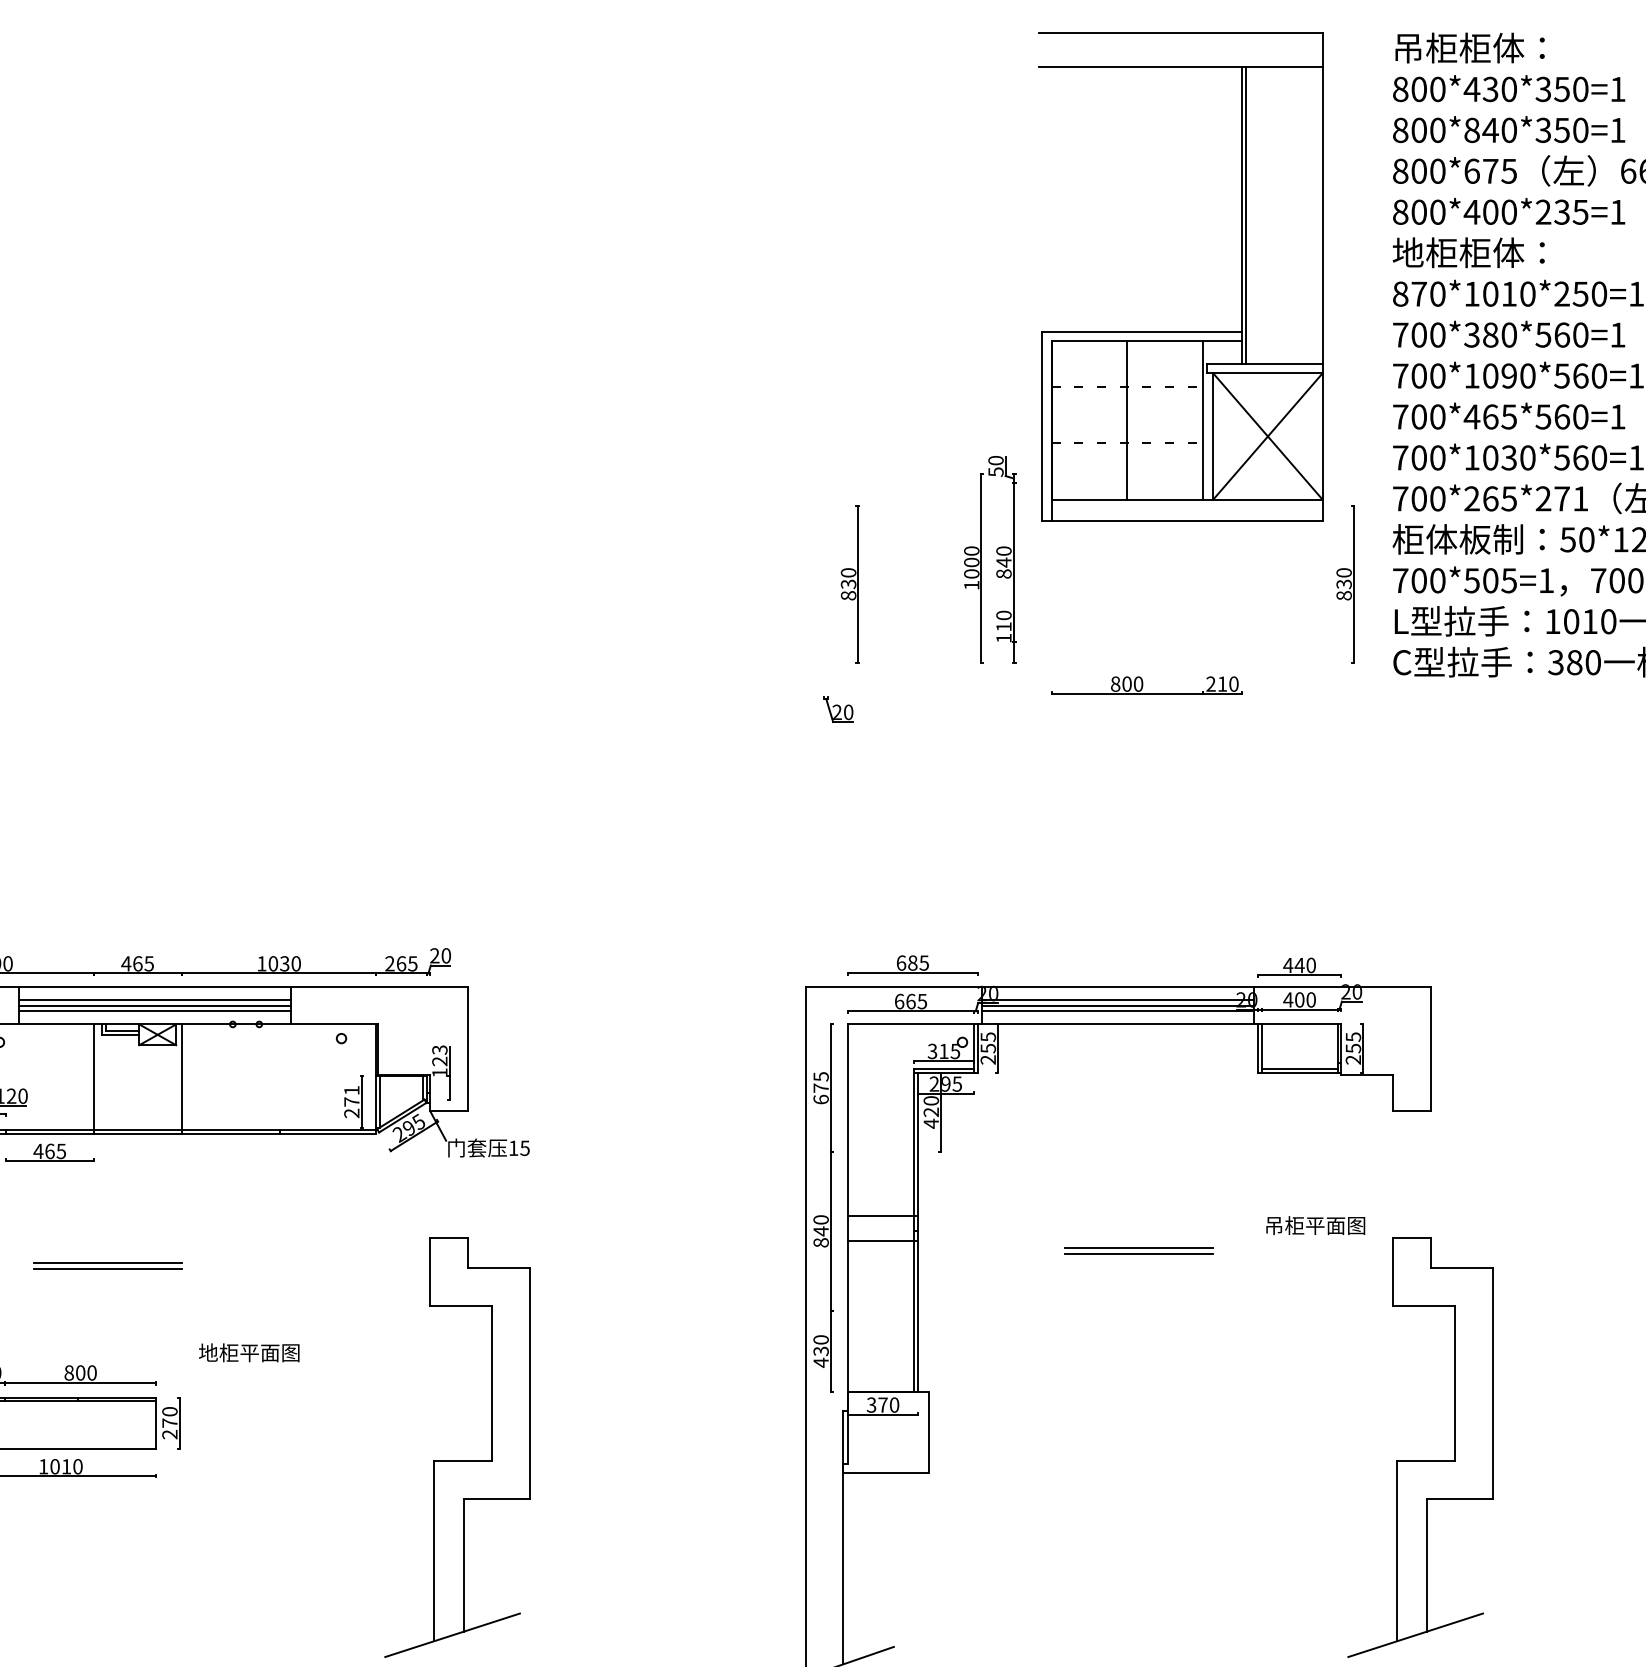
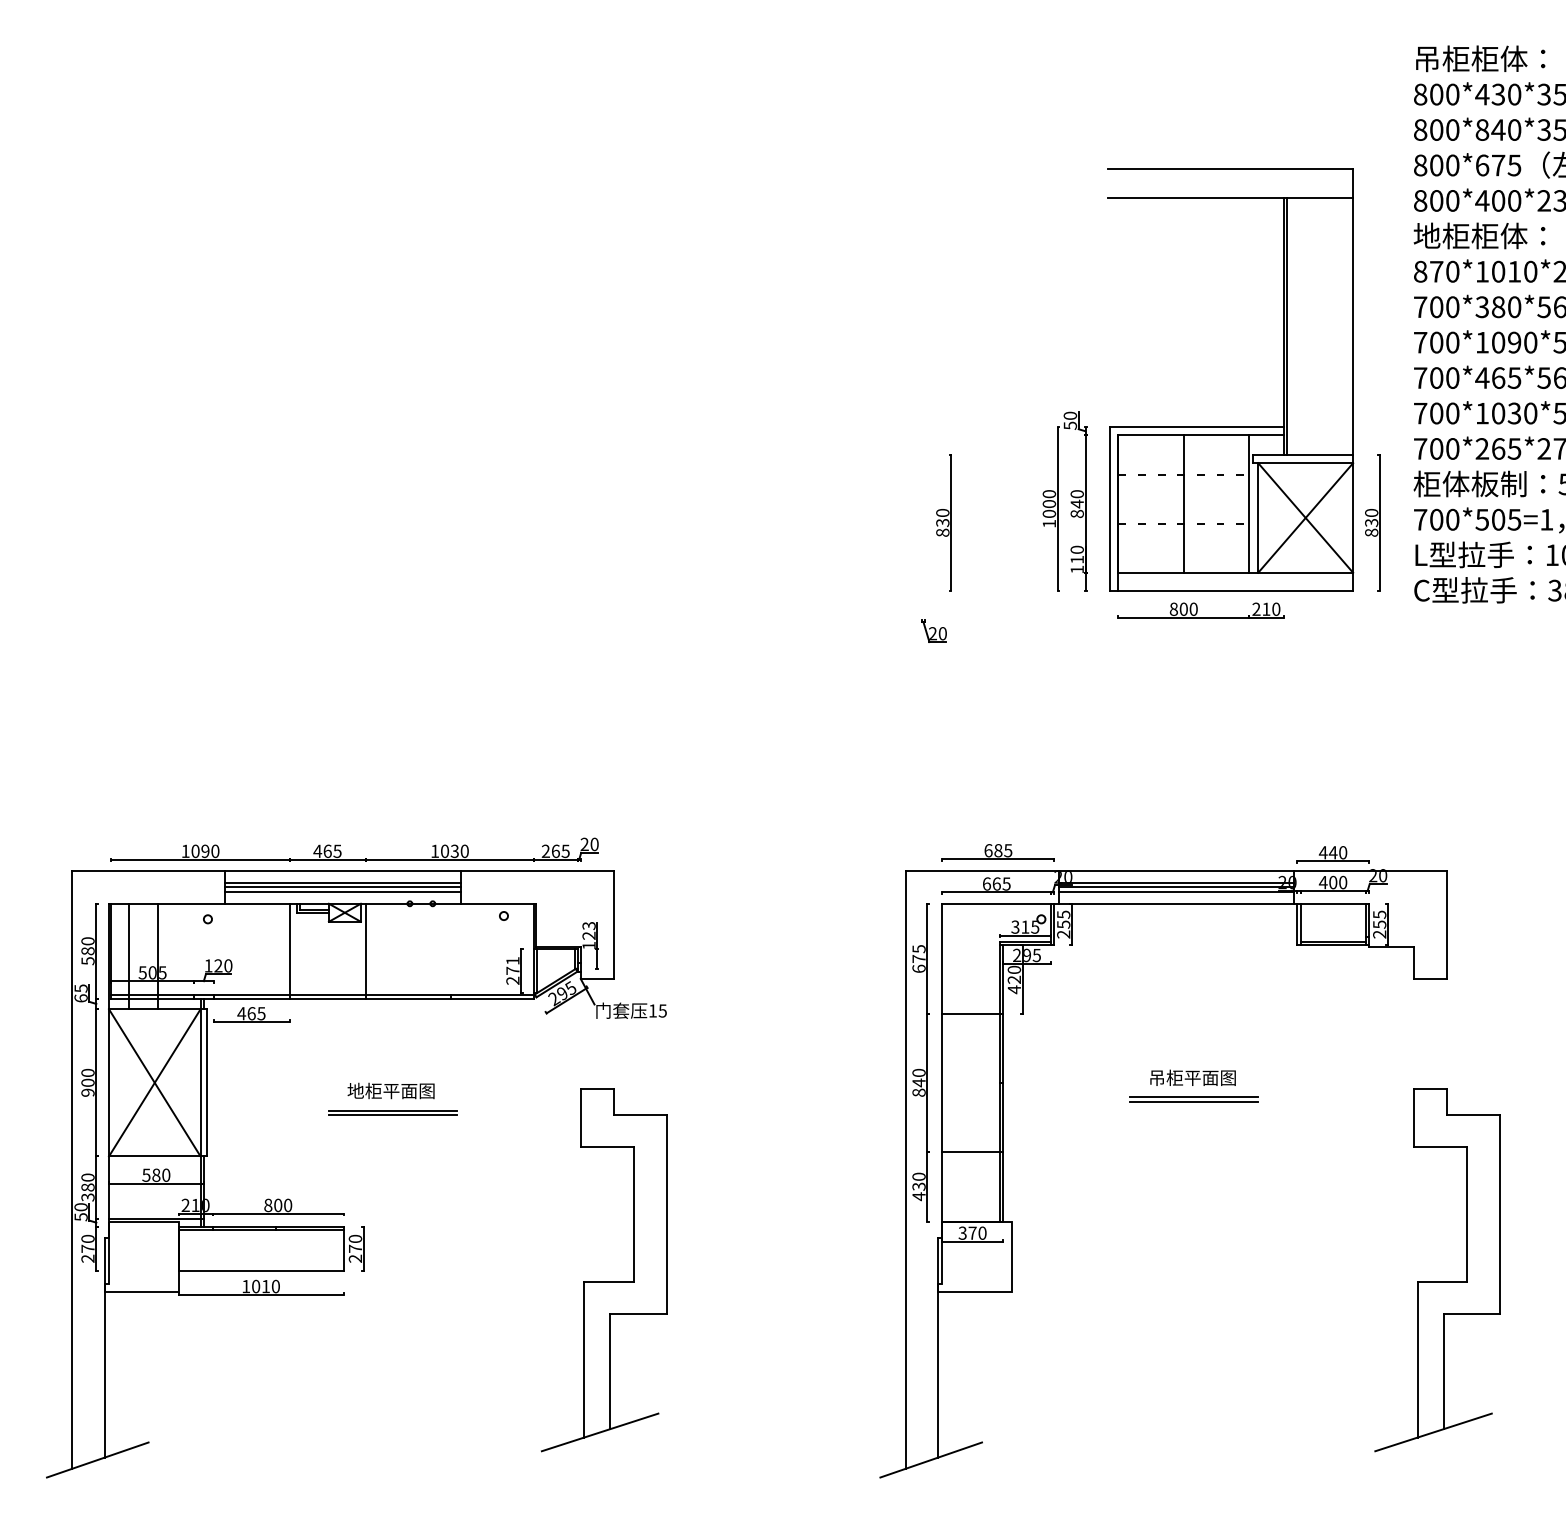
part: (1181, 330) -> (1230, 426), moved
line: (882, 1215) -> (972, 1014), moved
text: (1315, 1225) -> (1192, 1077), moved
line: (882, 1241) -> (972, 1151), moved
part: (107, 1265) -> (392, 1112), moved
text: (248, 1352) -> (390, 1090), moved

